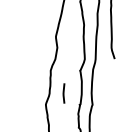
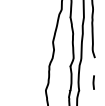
line: (63, 93) -> (93, 82), moved

